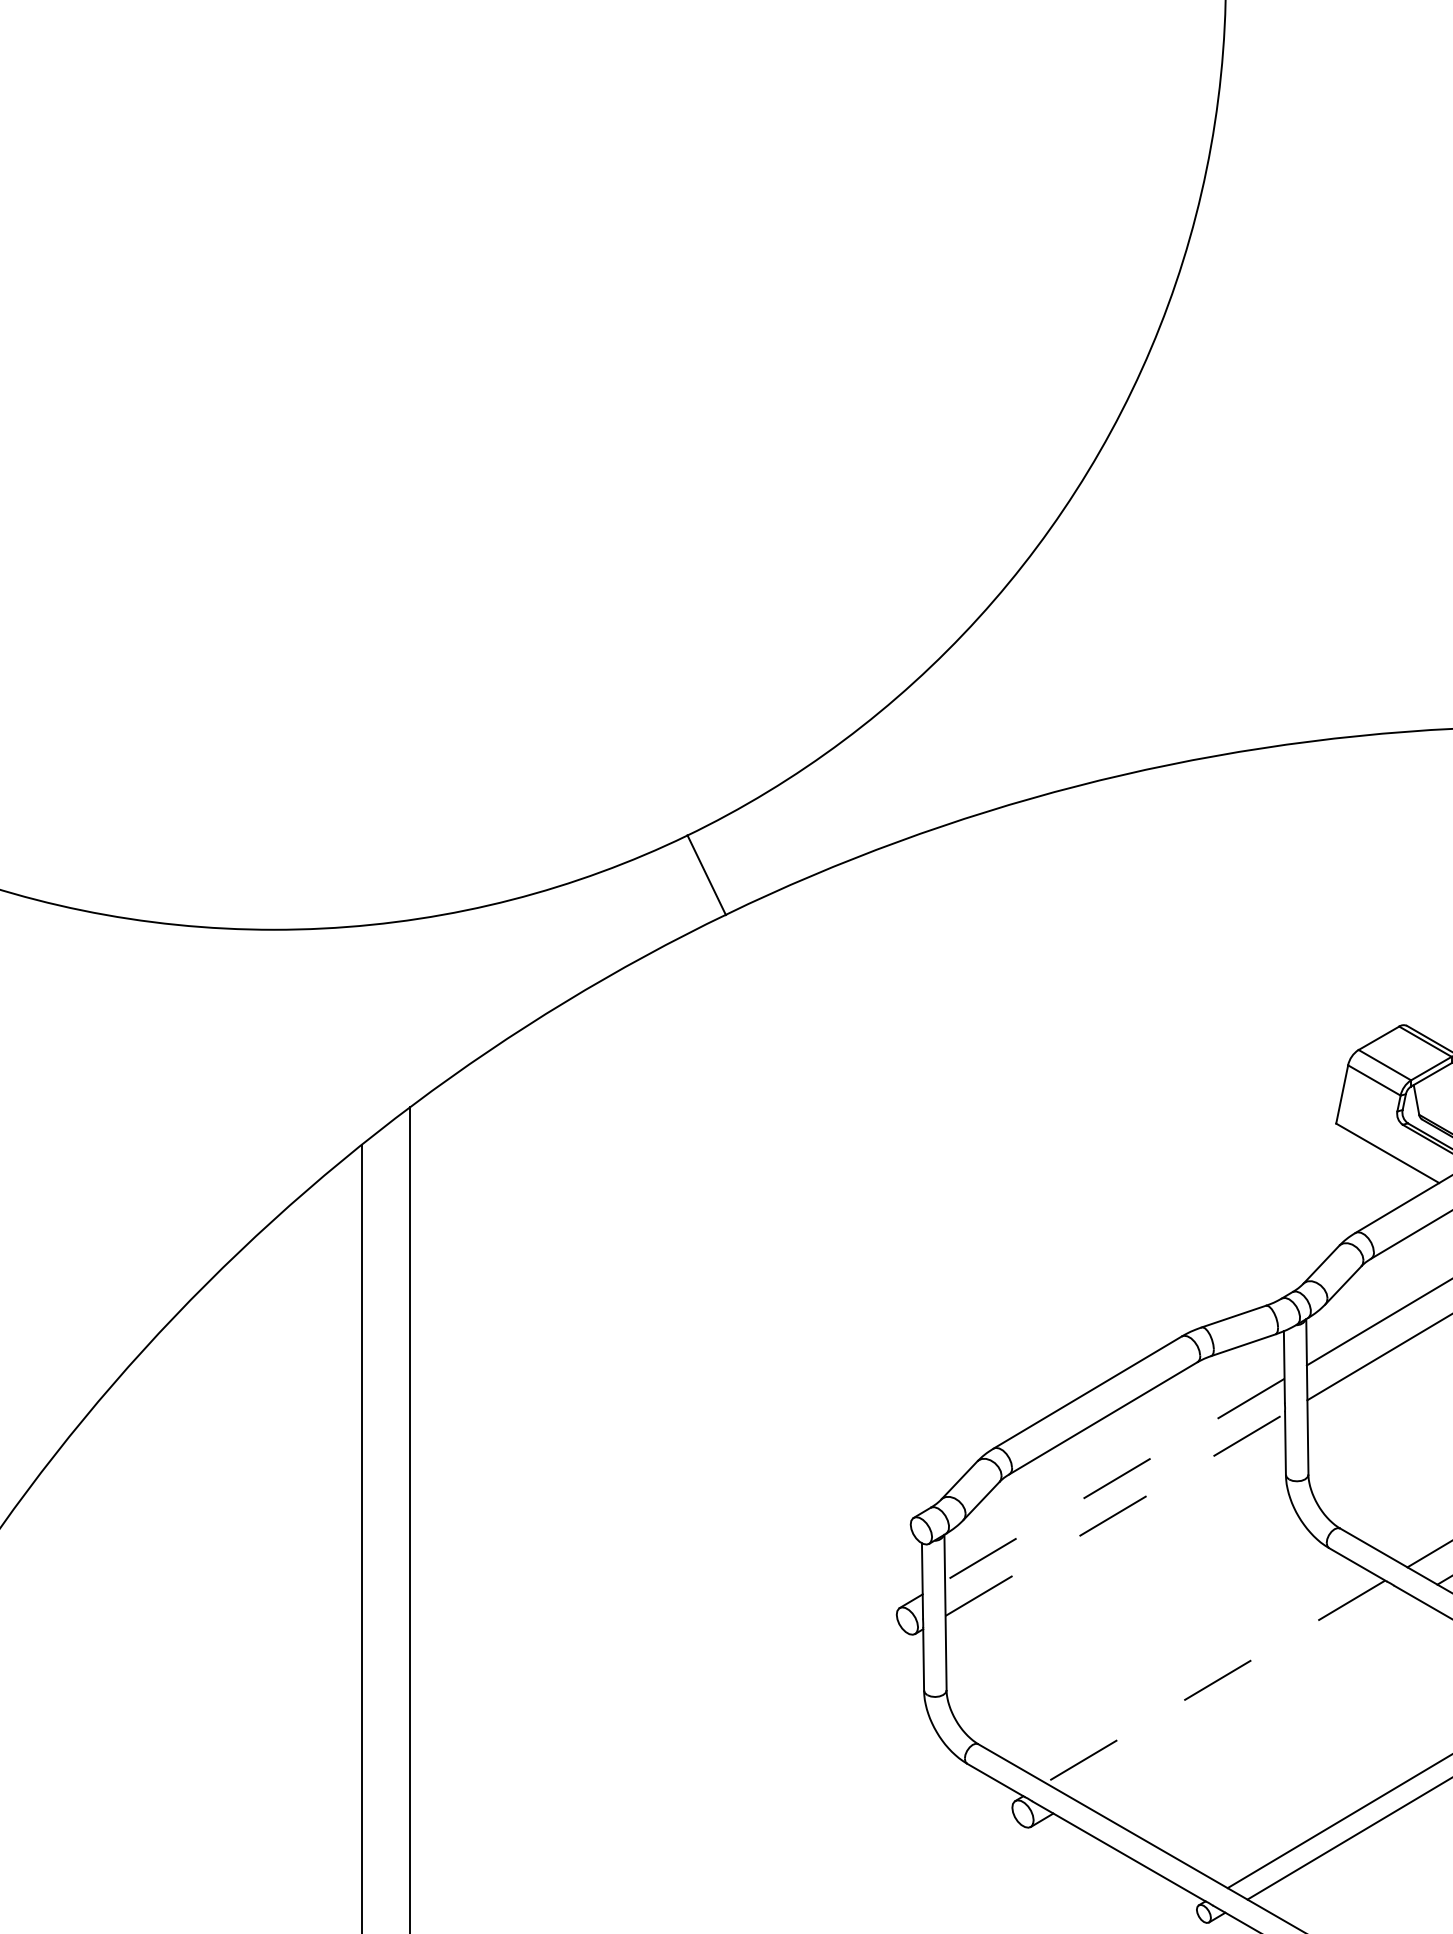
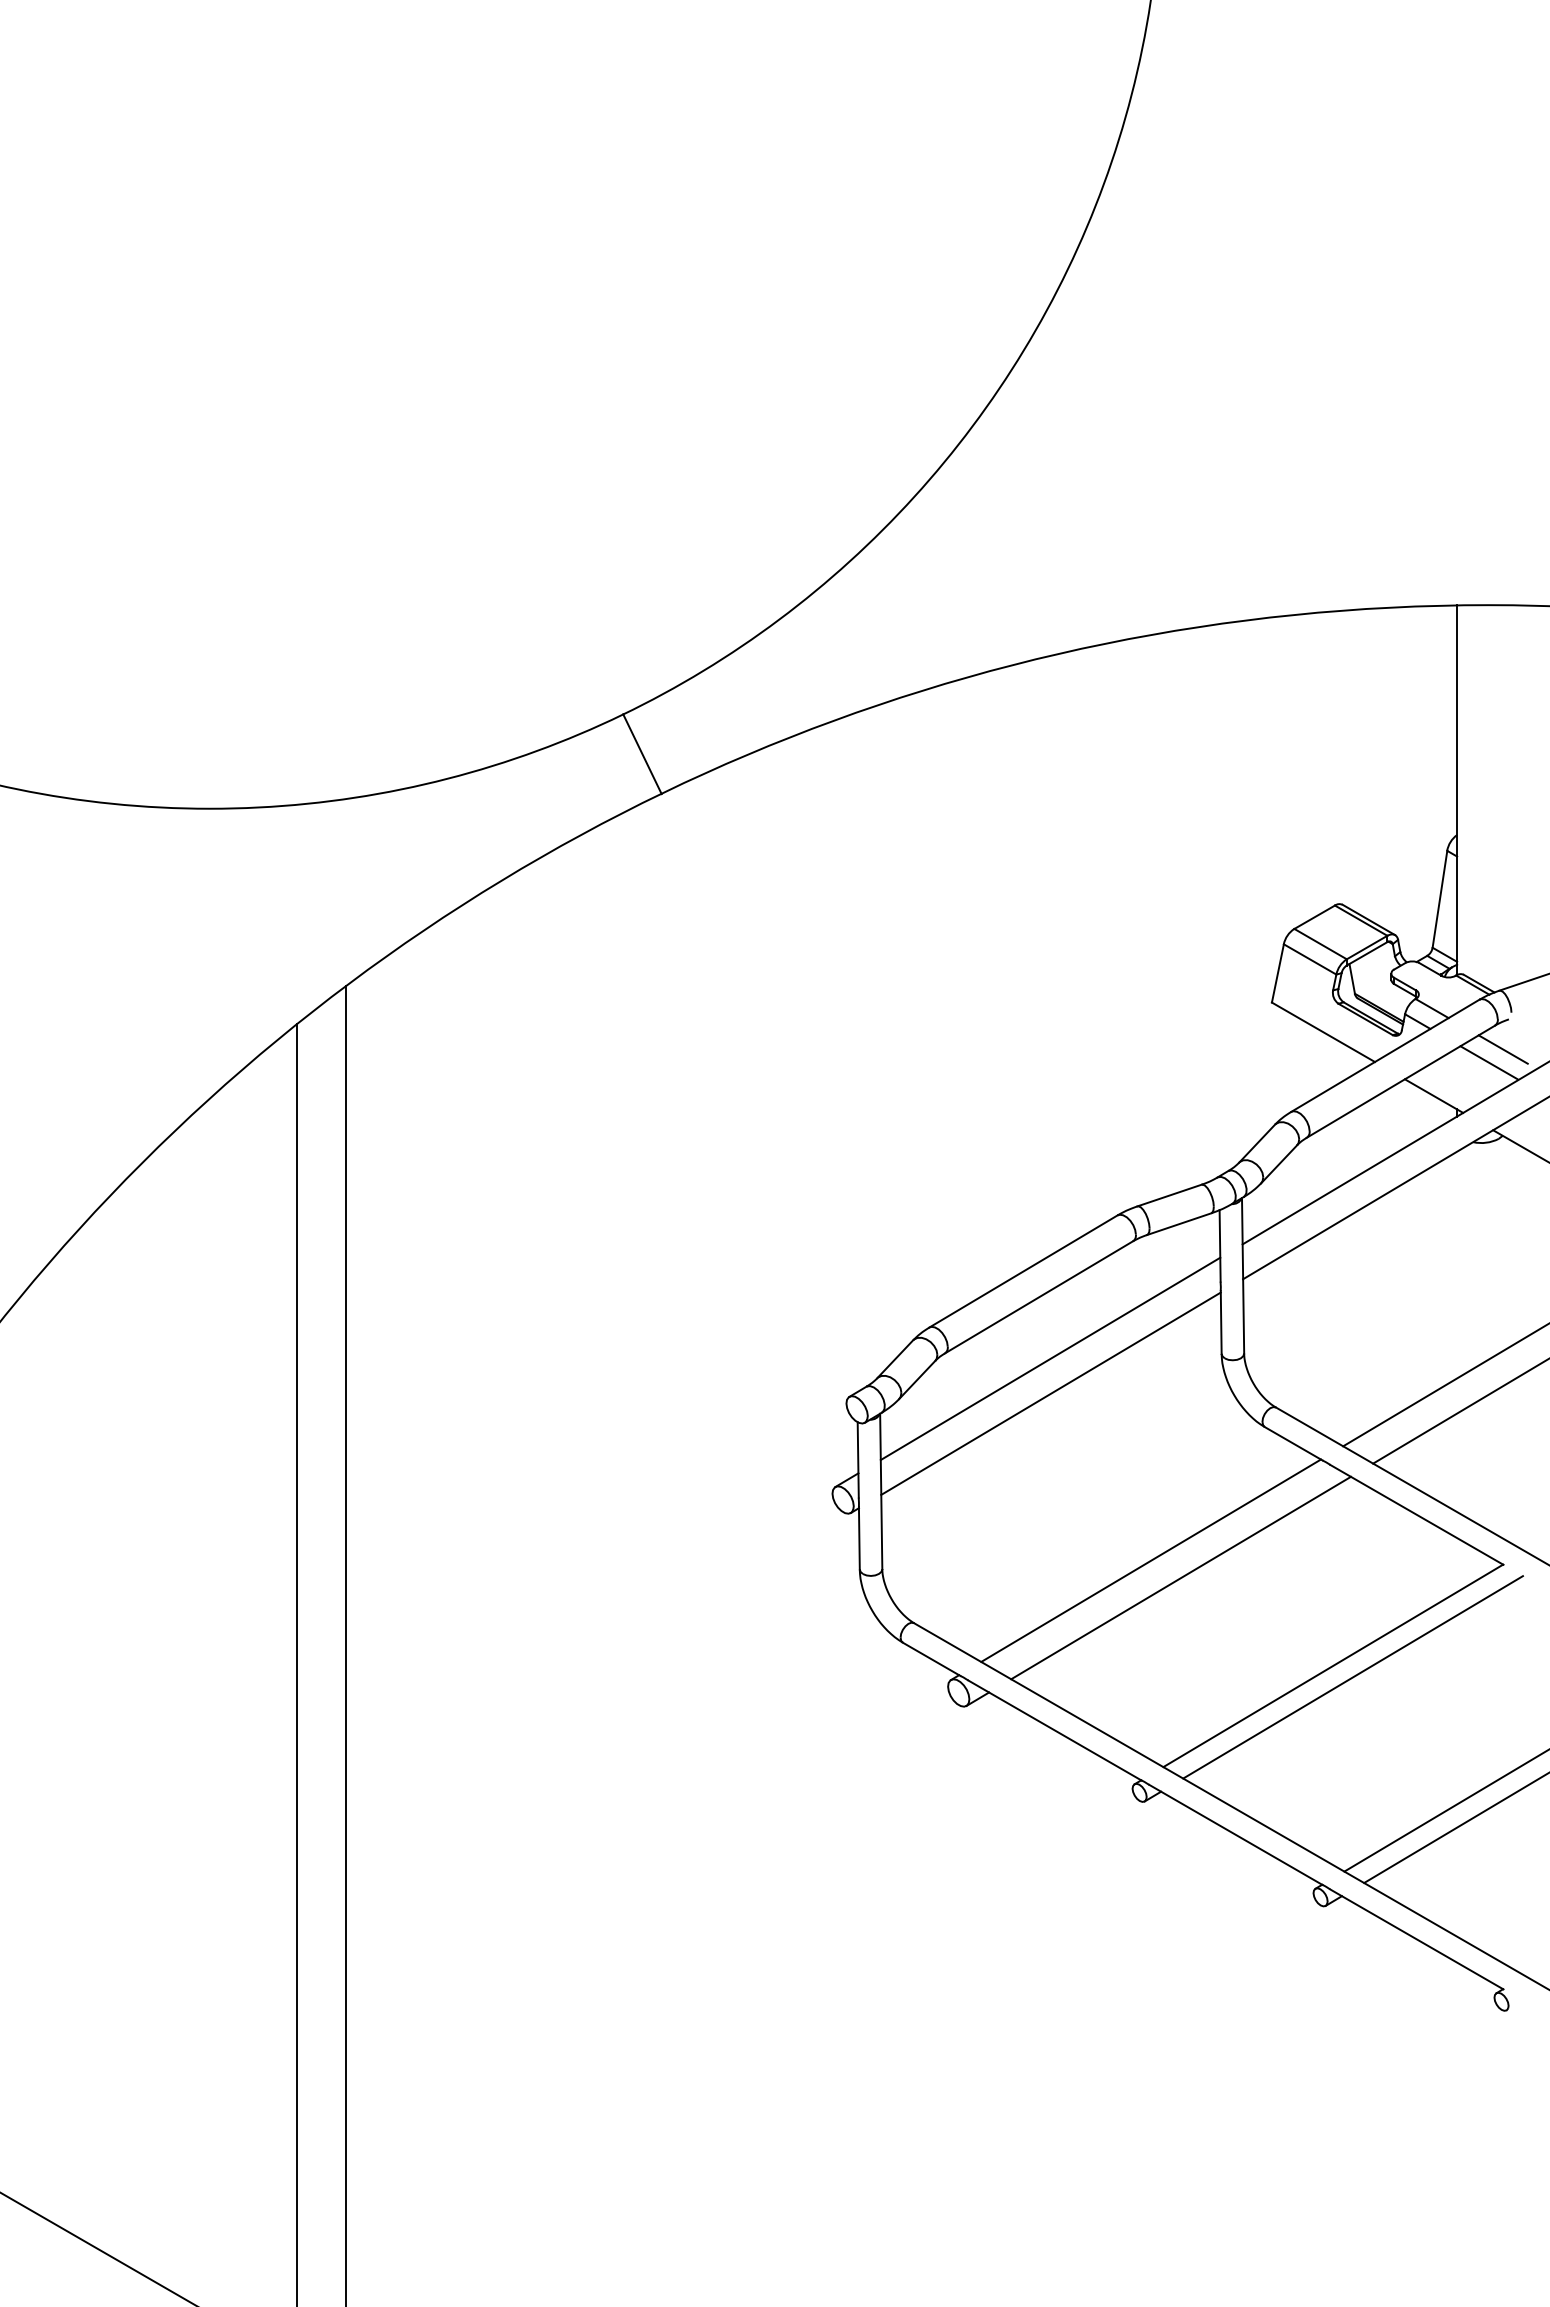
line: (1114, 1479) -> (1050, 1358), dashed -> solid
line: (1115, 1514) -> (1051, 1393), dashed -> solid
line: (1215, 1681) -> (1151, 1560), dashed -> solid
line: (1244, 1698) -> (1180, 1577), added

